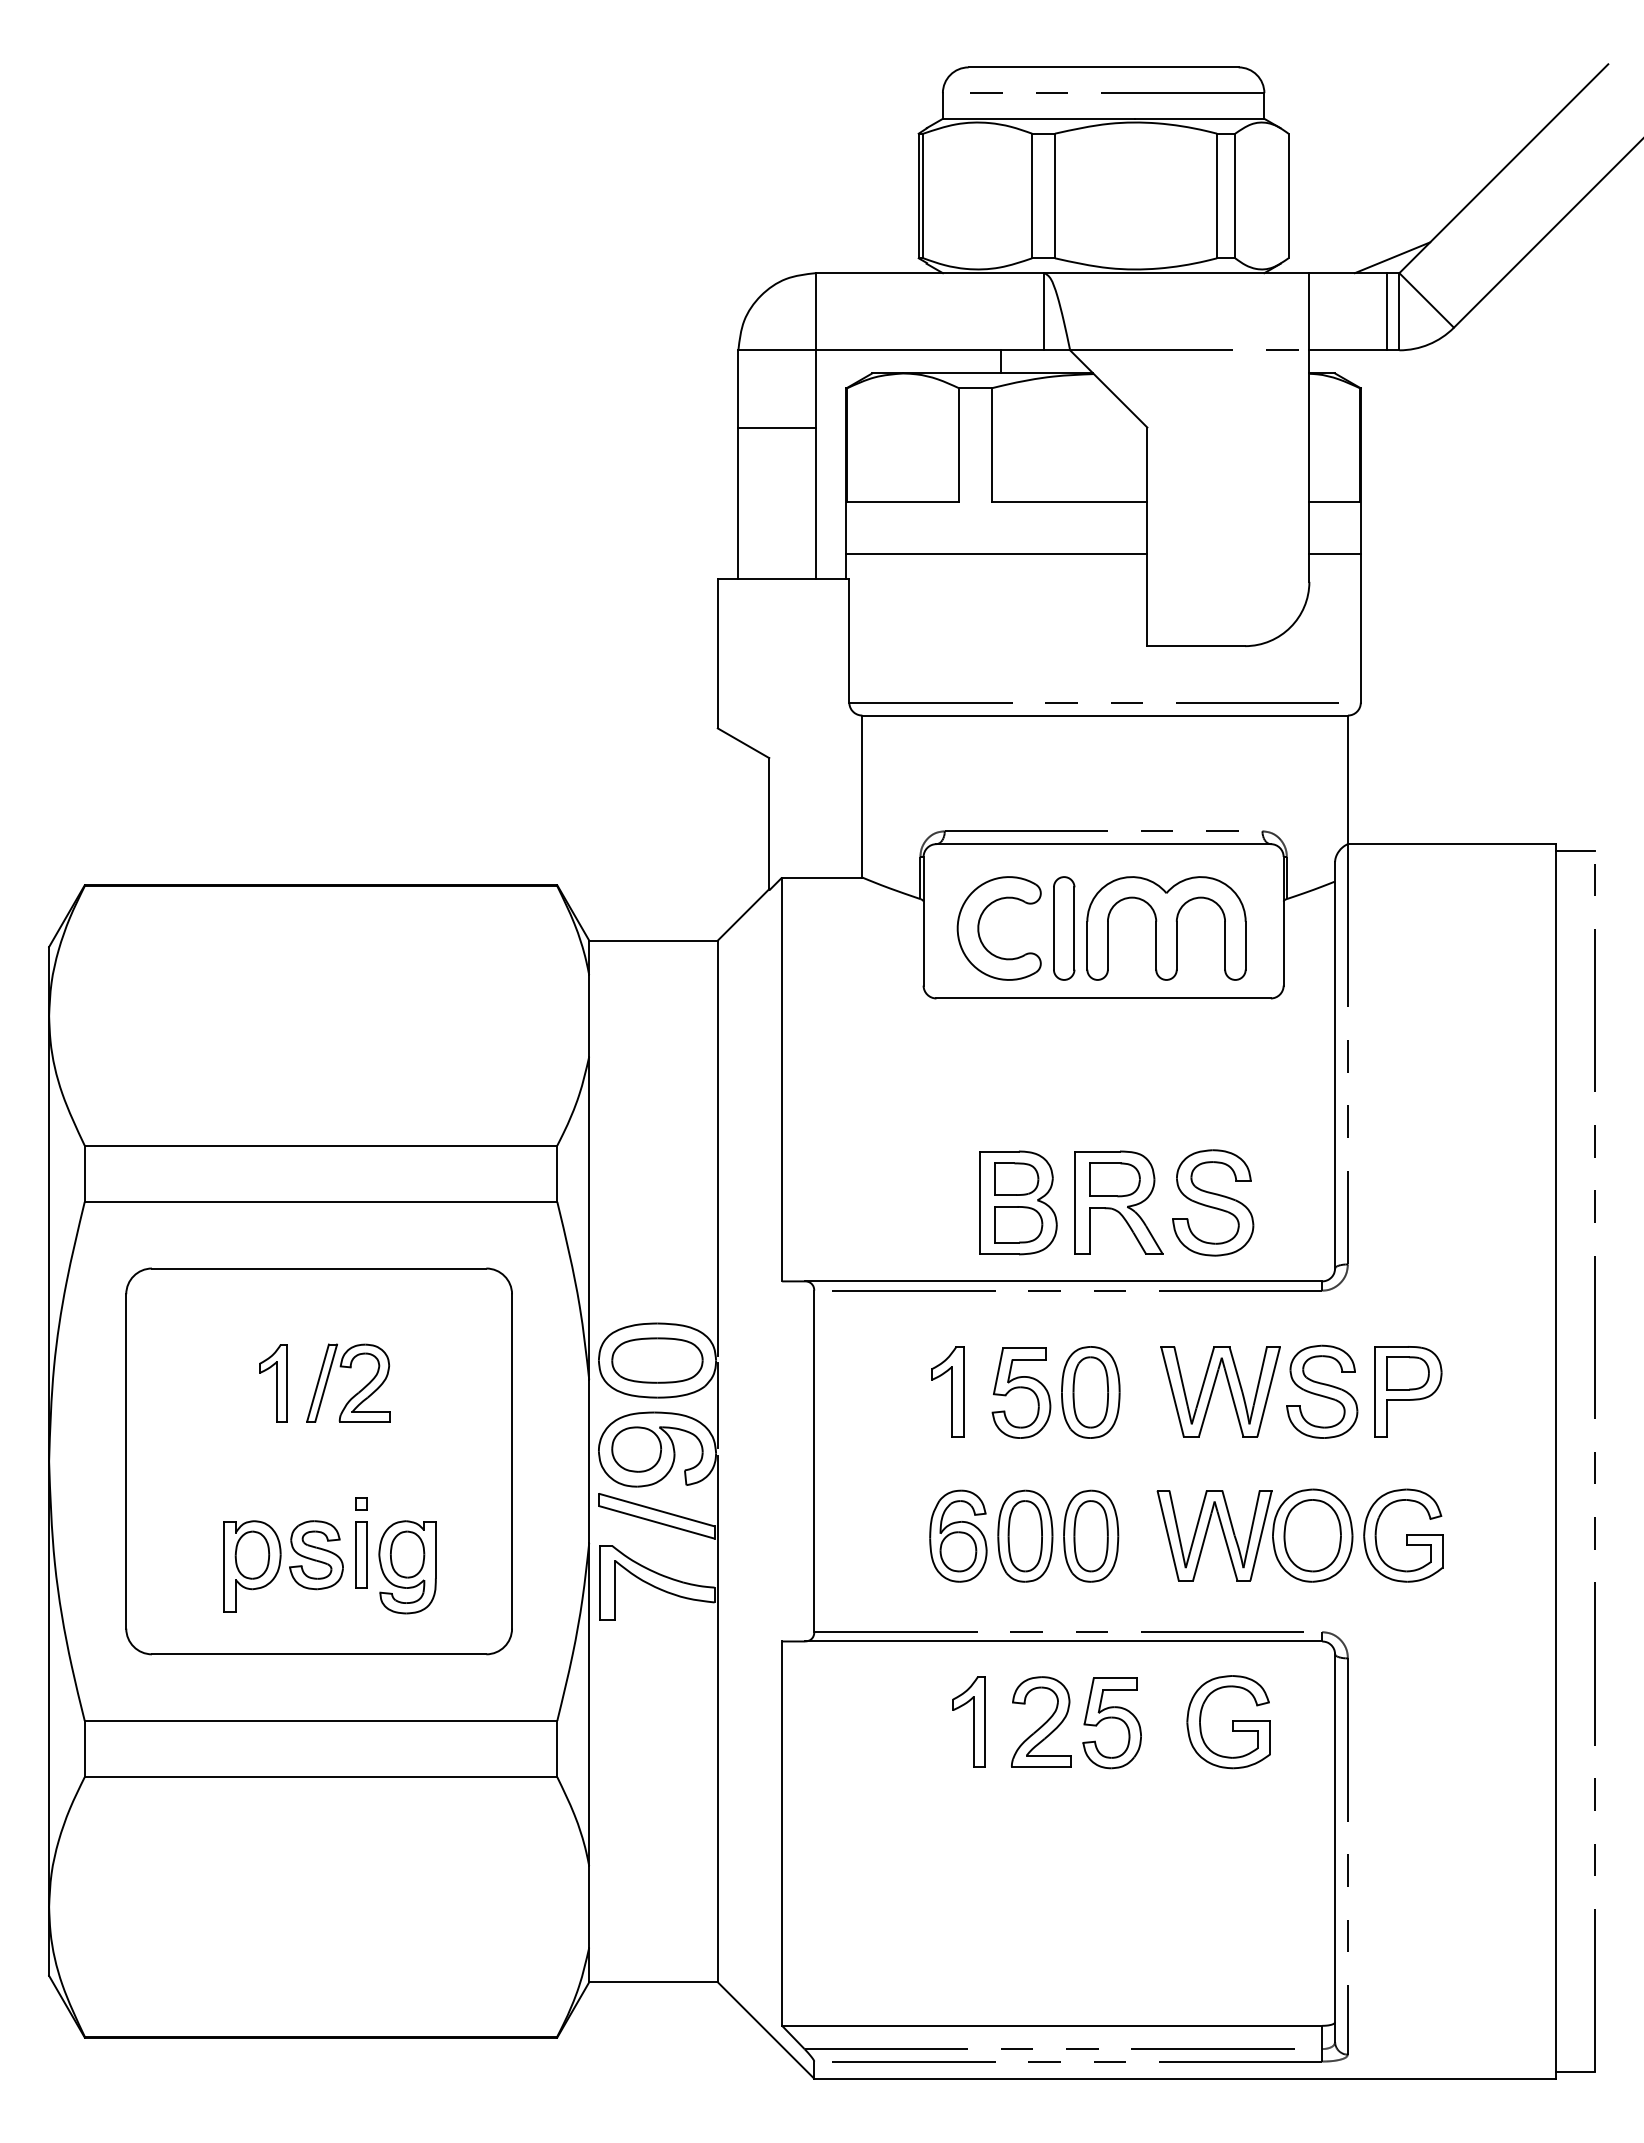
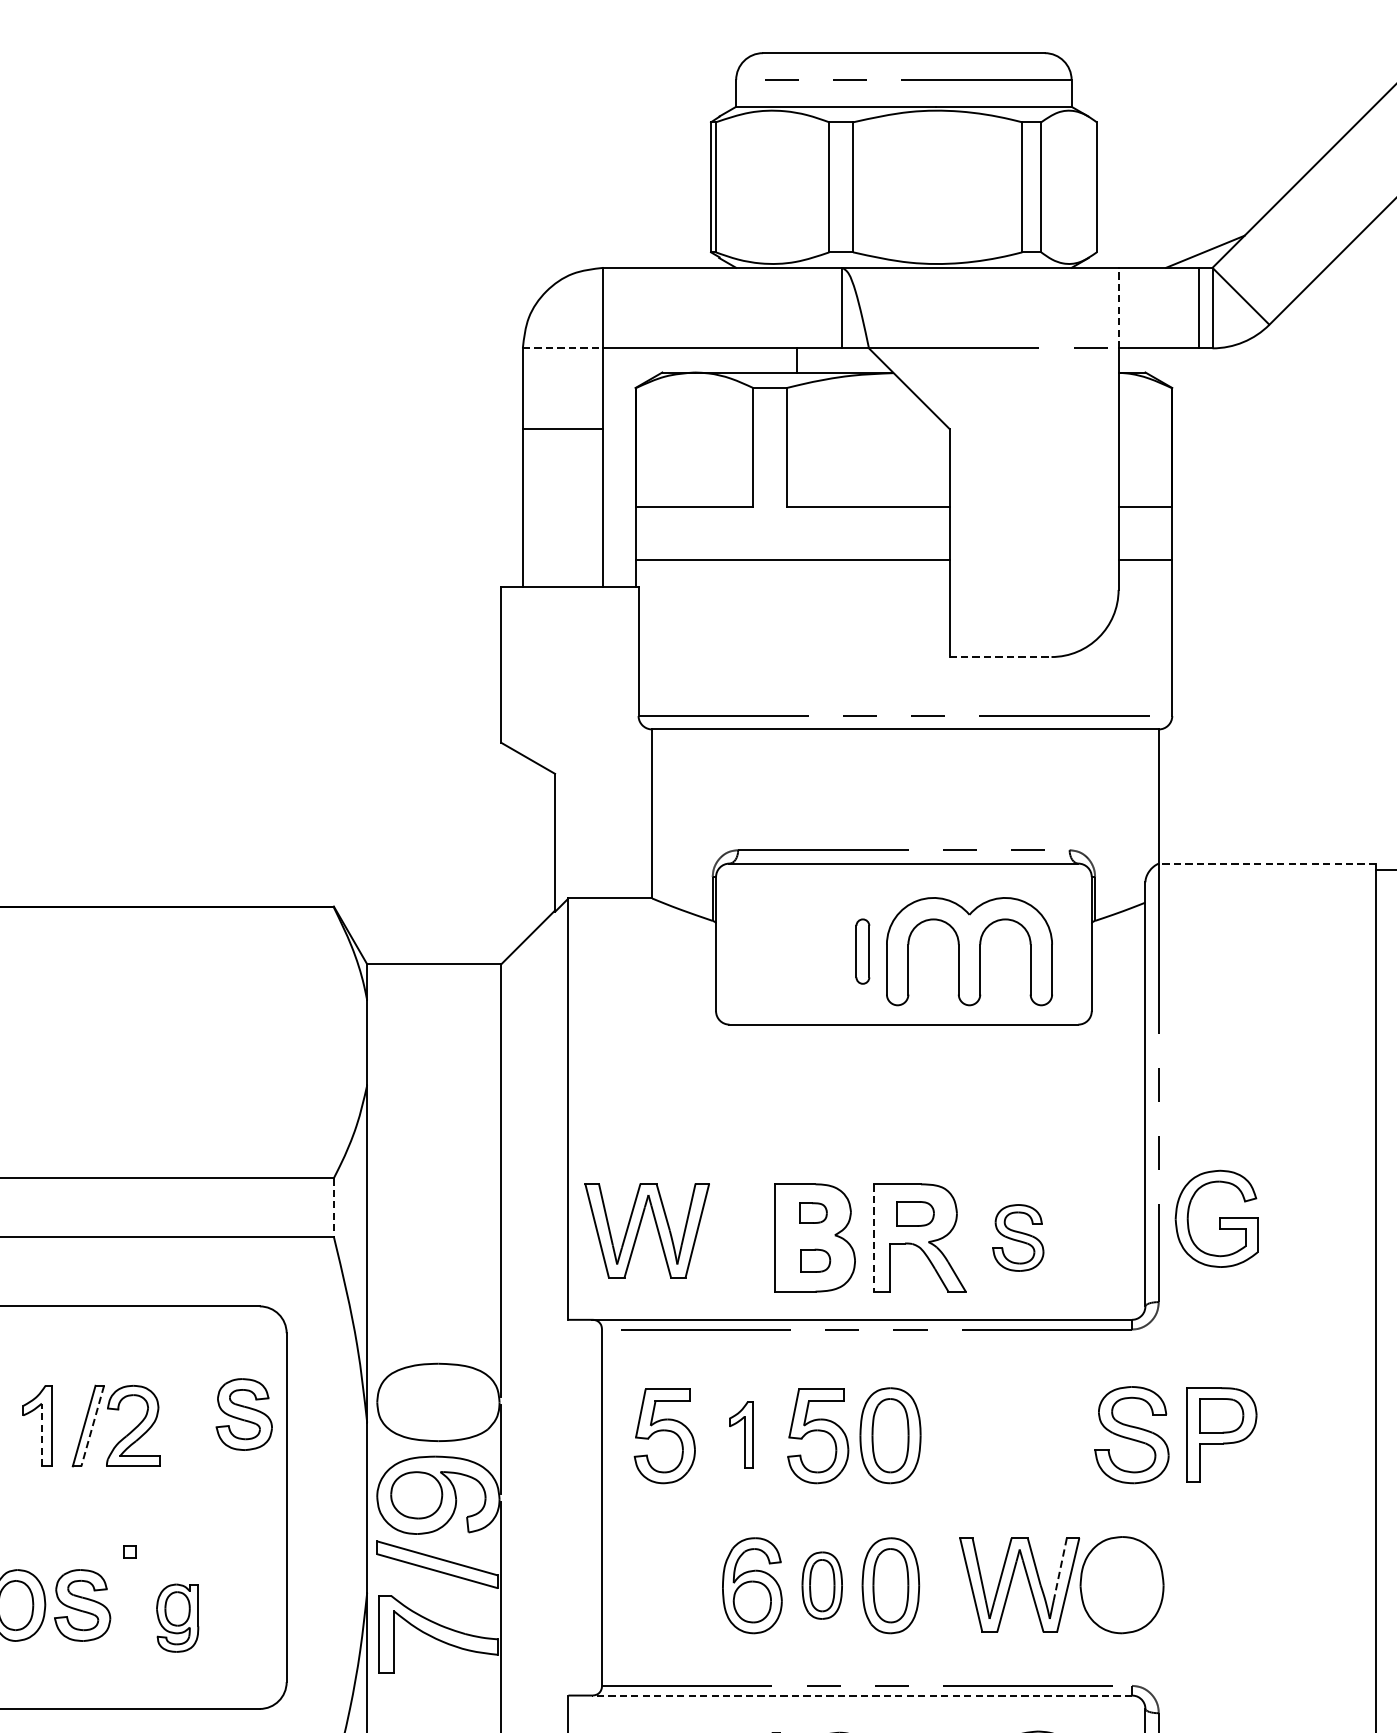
line: (1309, 311) -> (1118, 307), solid -> dashed
line: (776, 350) -> (562, 348), solid -> dashed
line: (1196, 646) -> (1000, 657), solid -> dashed
line: (1451, 844) -> (1266, 863), solid -> dashed
part: (979, 928) -> (774, 951), removed
part: (1064, 928) -> (863, 951), size x0.6
line: (557, 1174) -> (334, 1208), solid -> dashed
part: (1016, 1178) -> (813, 1212), size x0.6
part: (1114, 1179) -> (915, 1213), size x0.7
part: (1213, 1202) -> (1018, 1237), size x0.6
line: (1075, 1203) -> (874, 1238), solid -> dashed
part: (1018, 1224) -> (815, 1260), size x0.6
part: (657, 1360) -> (438, 1402), removed
part: (471, 1372) -> (244, 1414), added
line: (326, 1383) -> (93, 1426), solid -> dashed
part: (1213, 1390) -> (639, 1229), moved
line: (277, 1391) -> (41, 1434), solid -> dashed
part: (947, 1391) -> (741, 1434), size x0.7
part: (874, 1392) -> (664, 1435), added
line: (1253, 1520) -> (1060, 1569), solid -> dashed
part: (1025, 1535) -> (822, 1584), size x0.7
part: (1312, 1535) -> (1121, 1584), removed
part: (1403, 1535) -> (1216, 1218), moved
part: (361, 1554) -> (129, 1604), removed
part: (407, 1567) -> (177, 1618), size x0.7
line: (1063, 1641) -> (862, 1695), solid -> dashed

